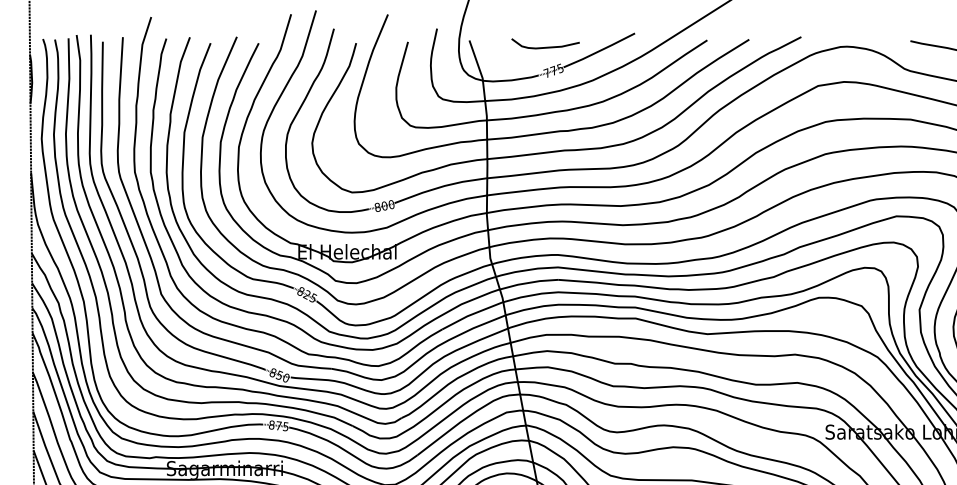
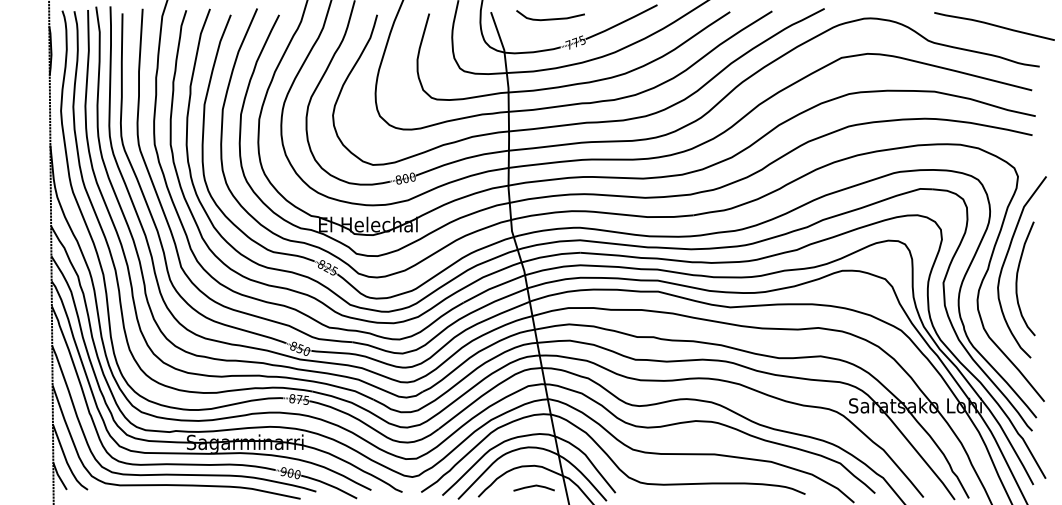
curve: (545, 46) -> (550, 18), moved

